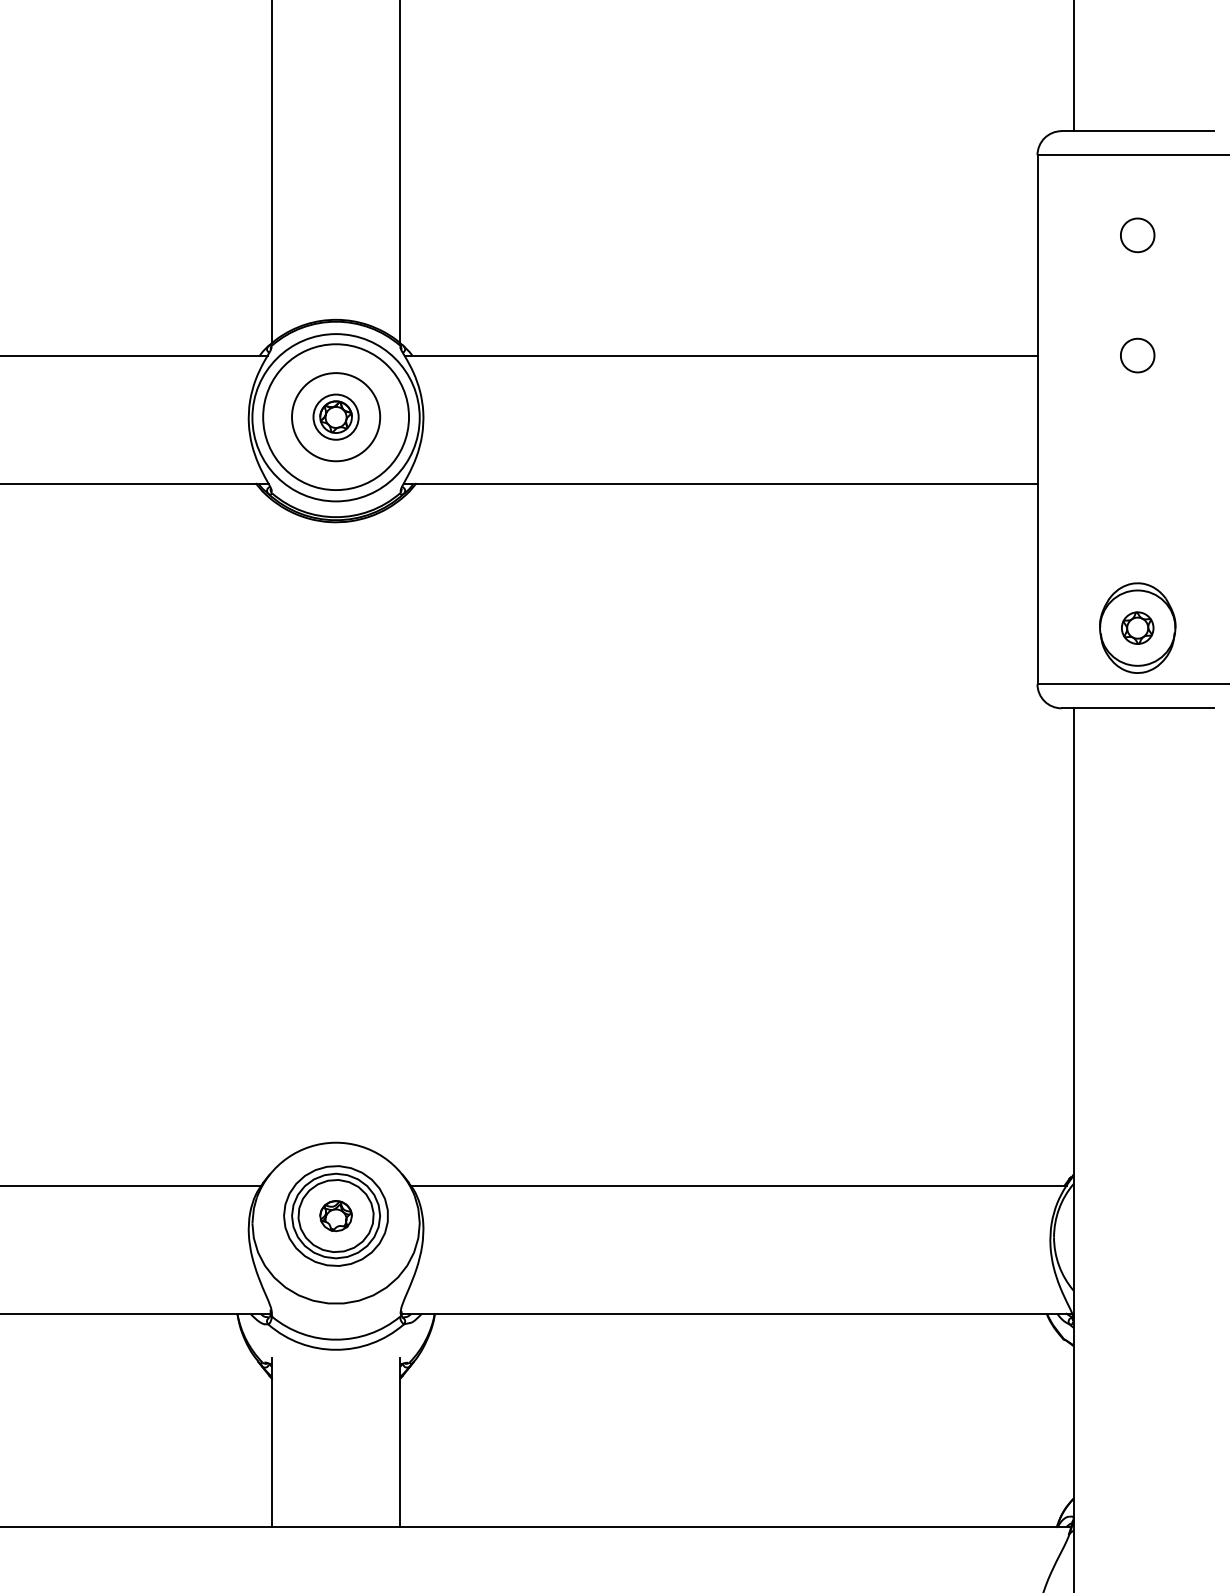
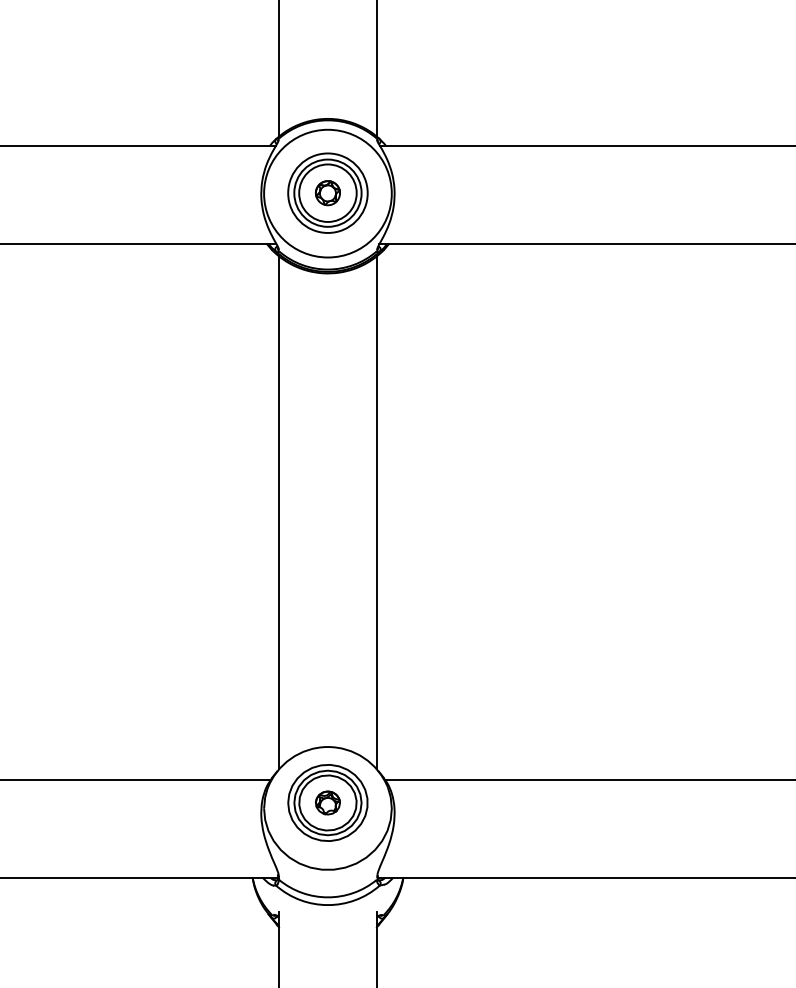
circle: (335, 416) -> (327, 192), size x1.67
circle: (336, 417) -> (328, 193), size x0.71
line: (271, 835) -> (278, 512), added
line: (400, 835) -> (377, 512), added

